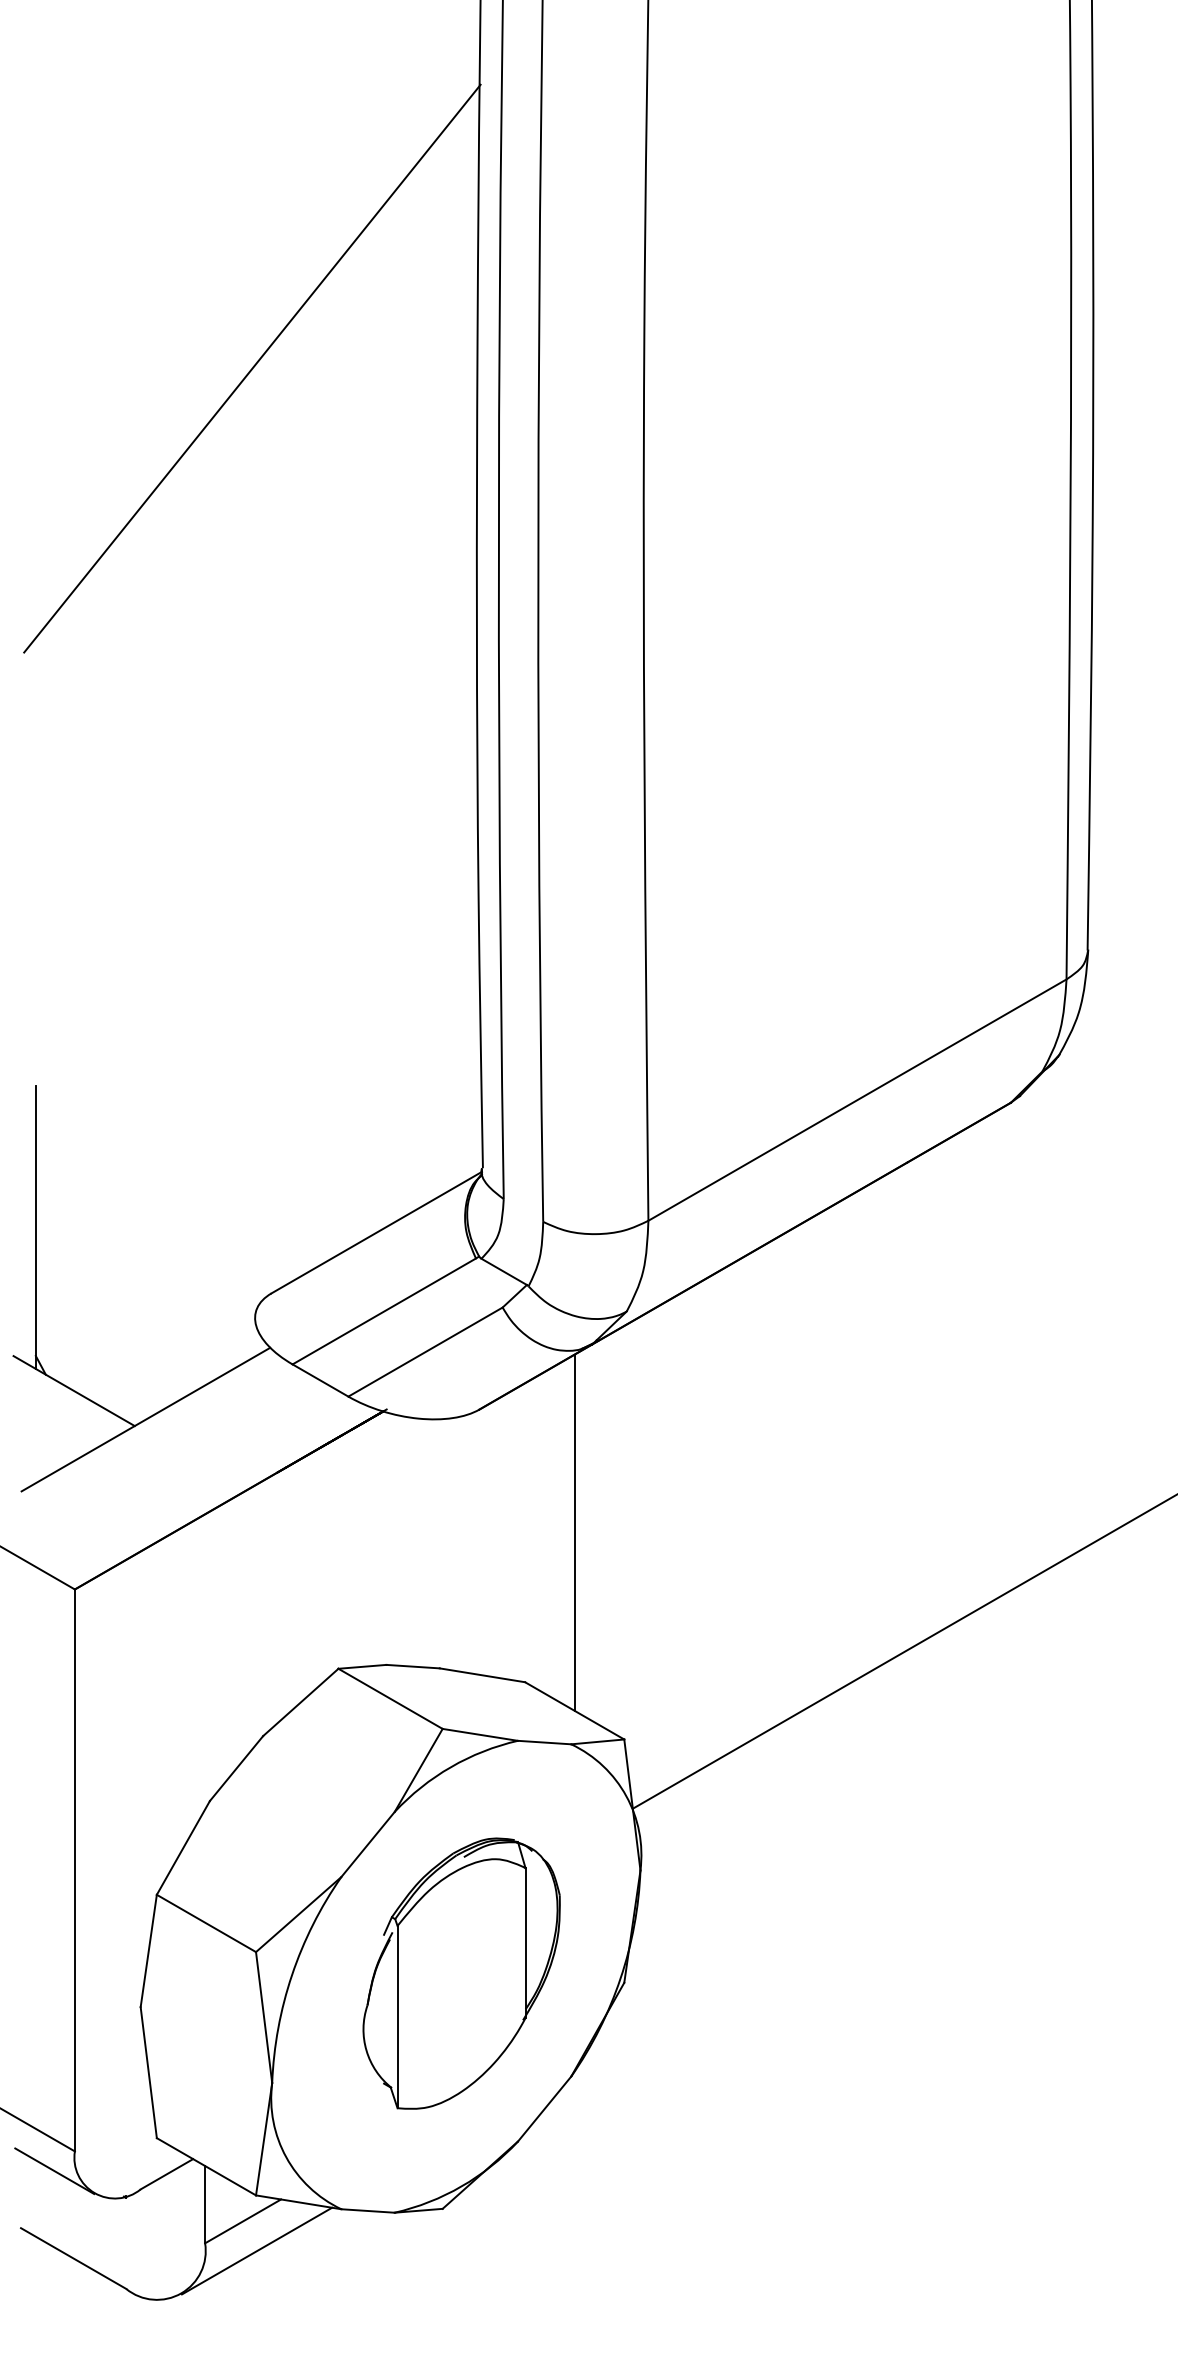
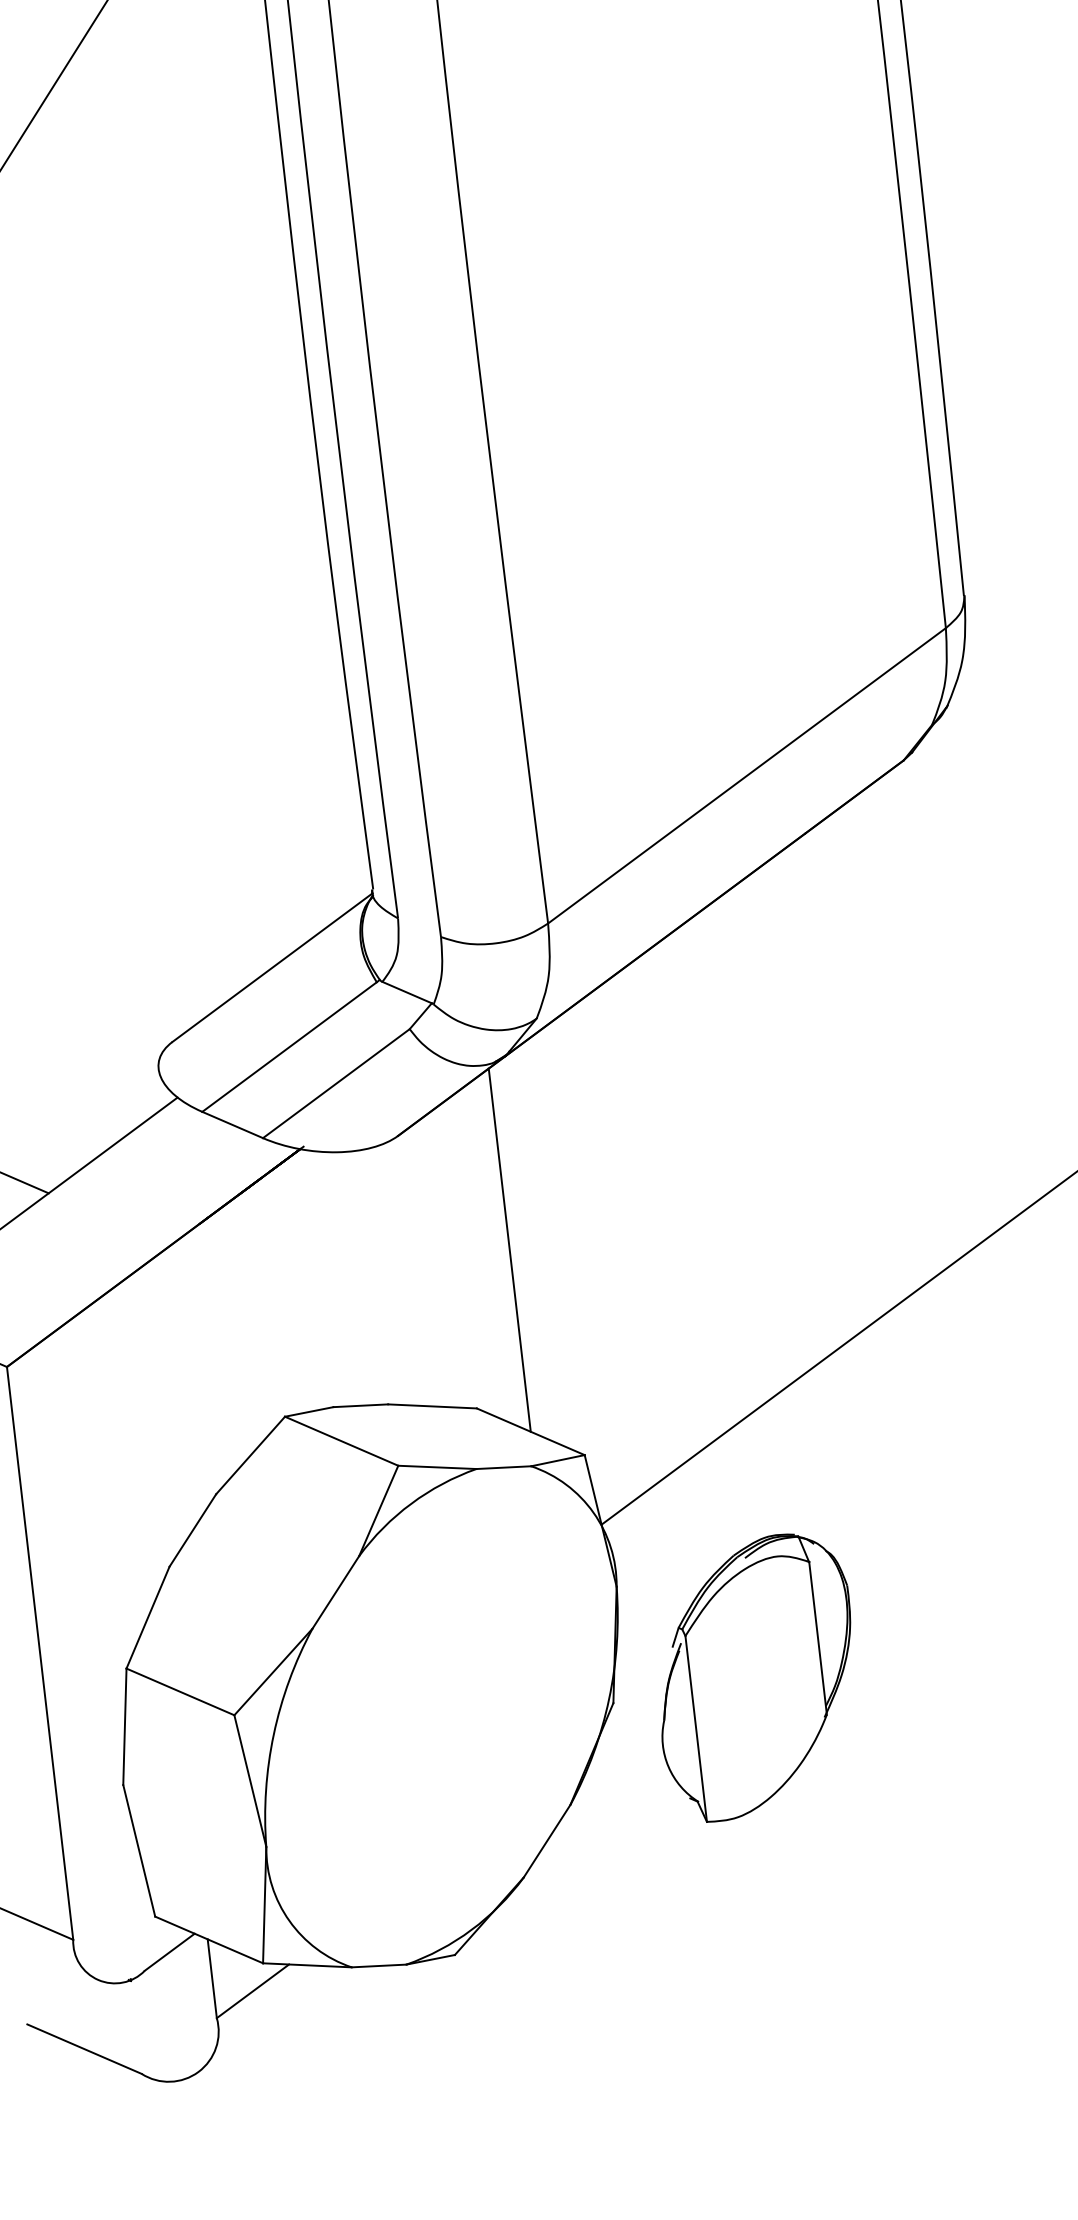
part: (461, 1973) -> (756, 1677), moved
line: (54, 2171) -> (54, 1962), removed
line: (257, 2250) -> (271, 2019), removed

